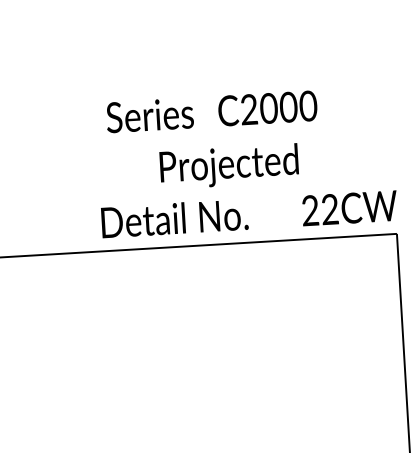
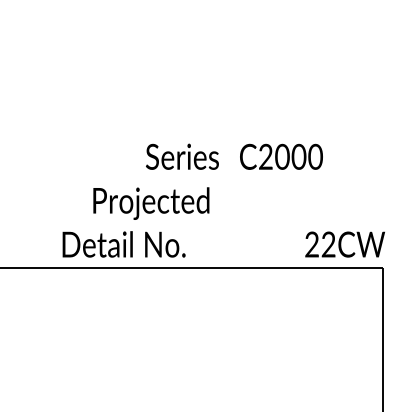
text: (229, 166) -> (151, 203), moved
text: (174, 218) -> (123, 244), moved

